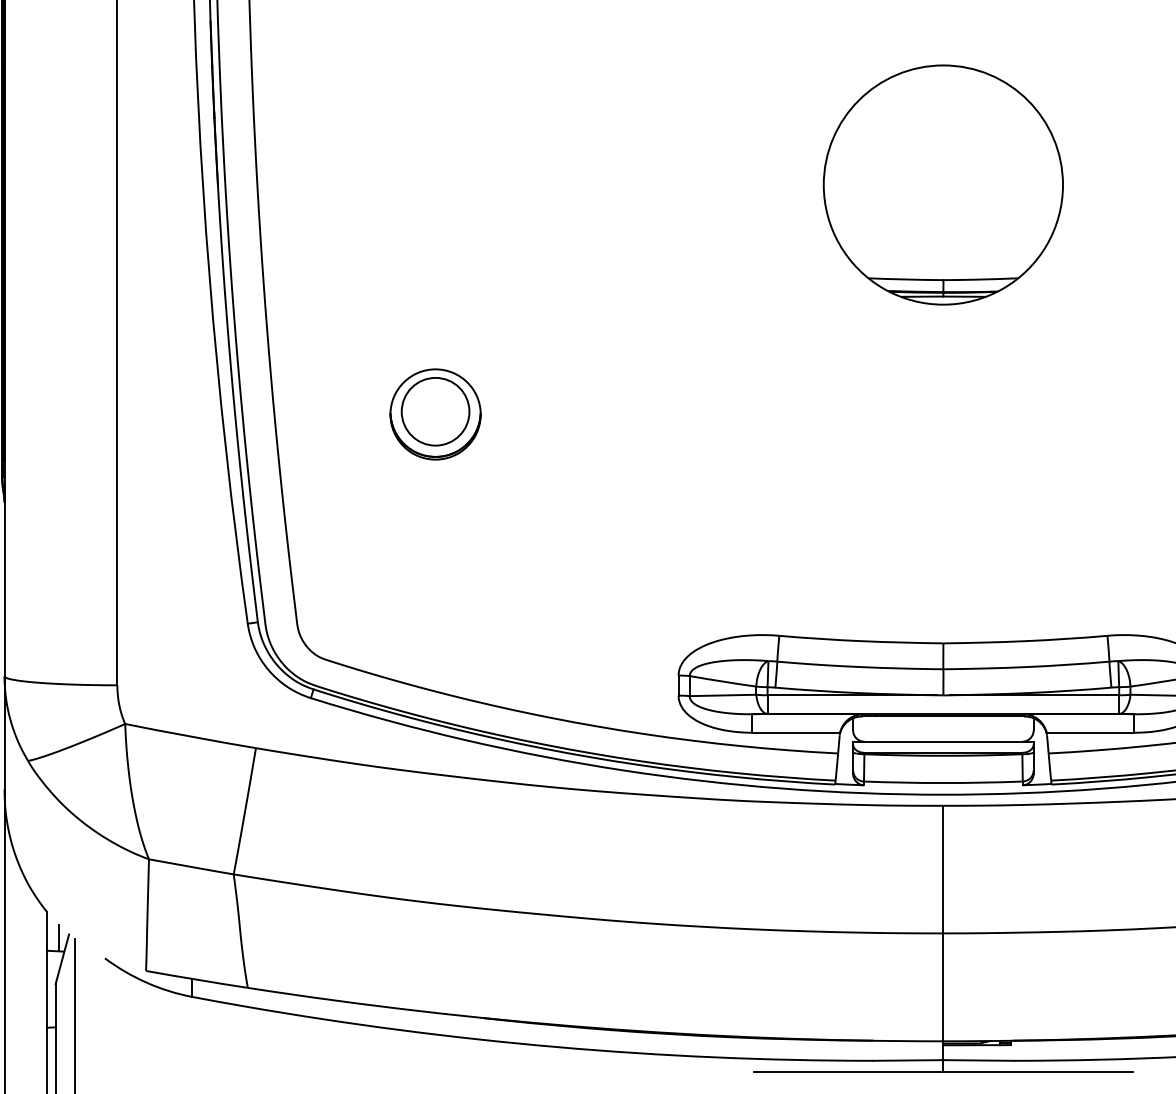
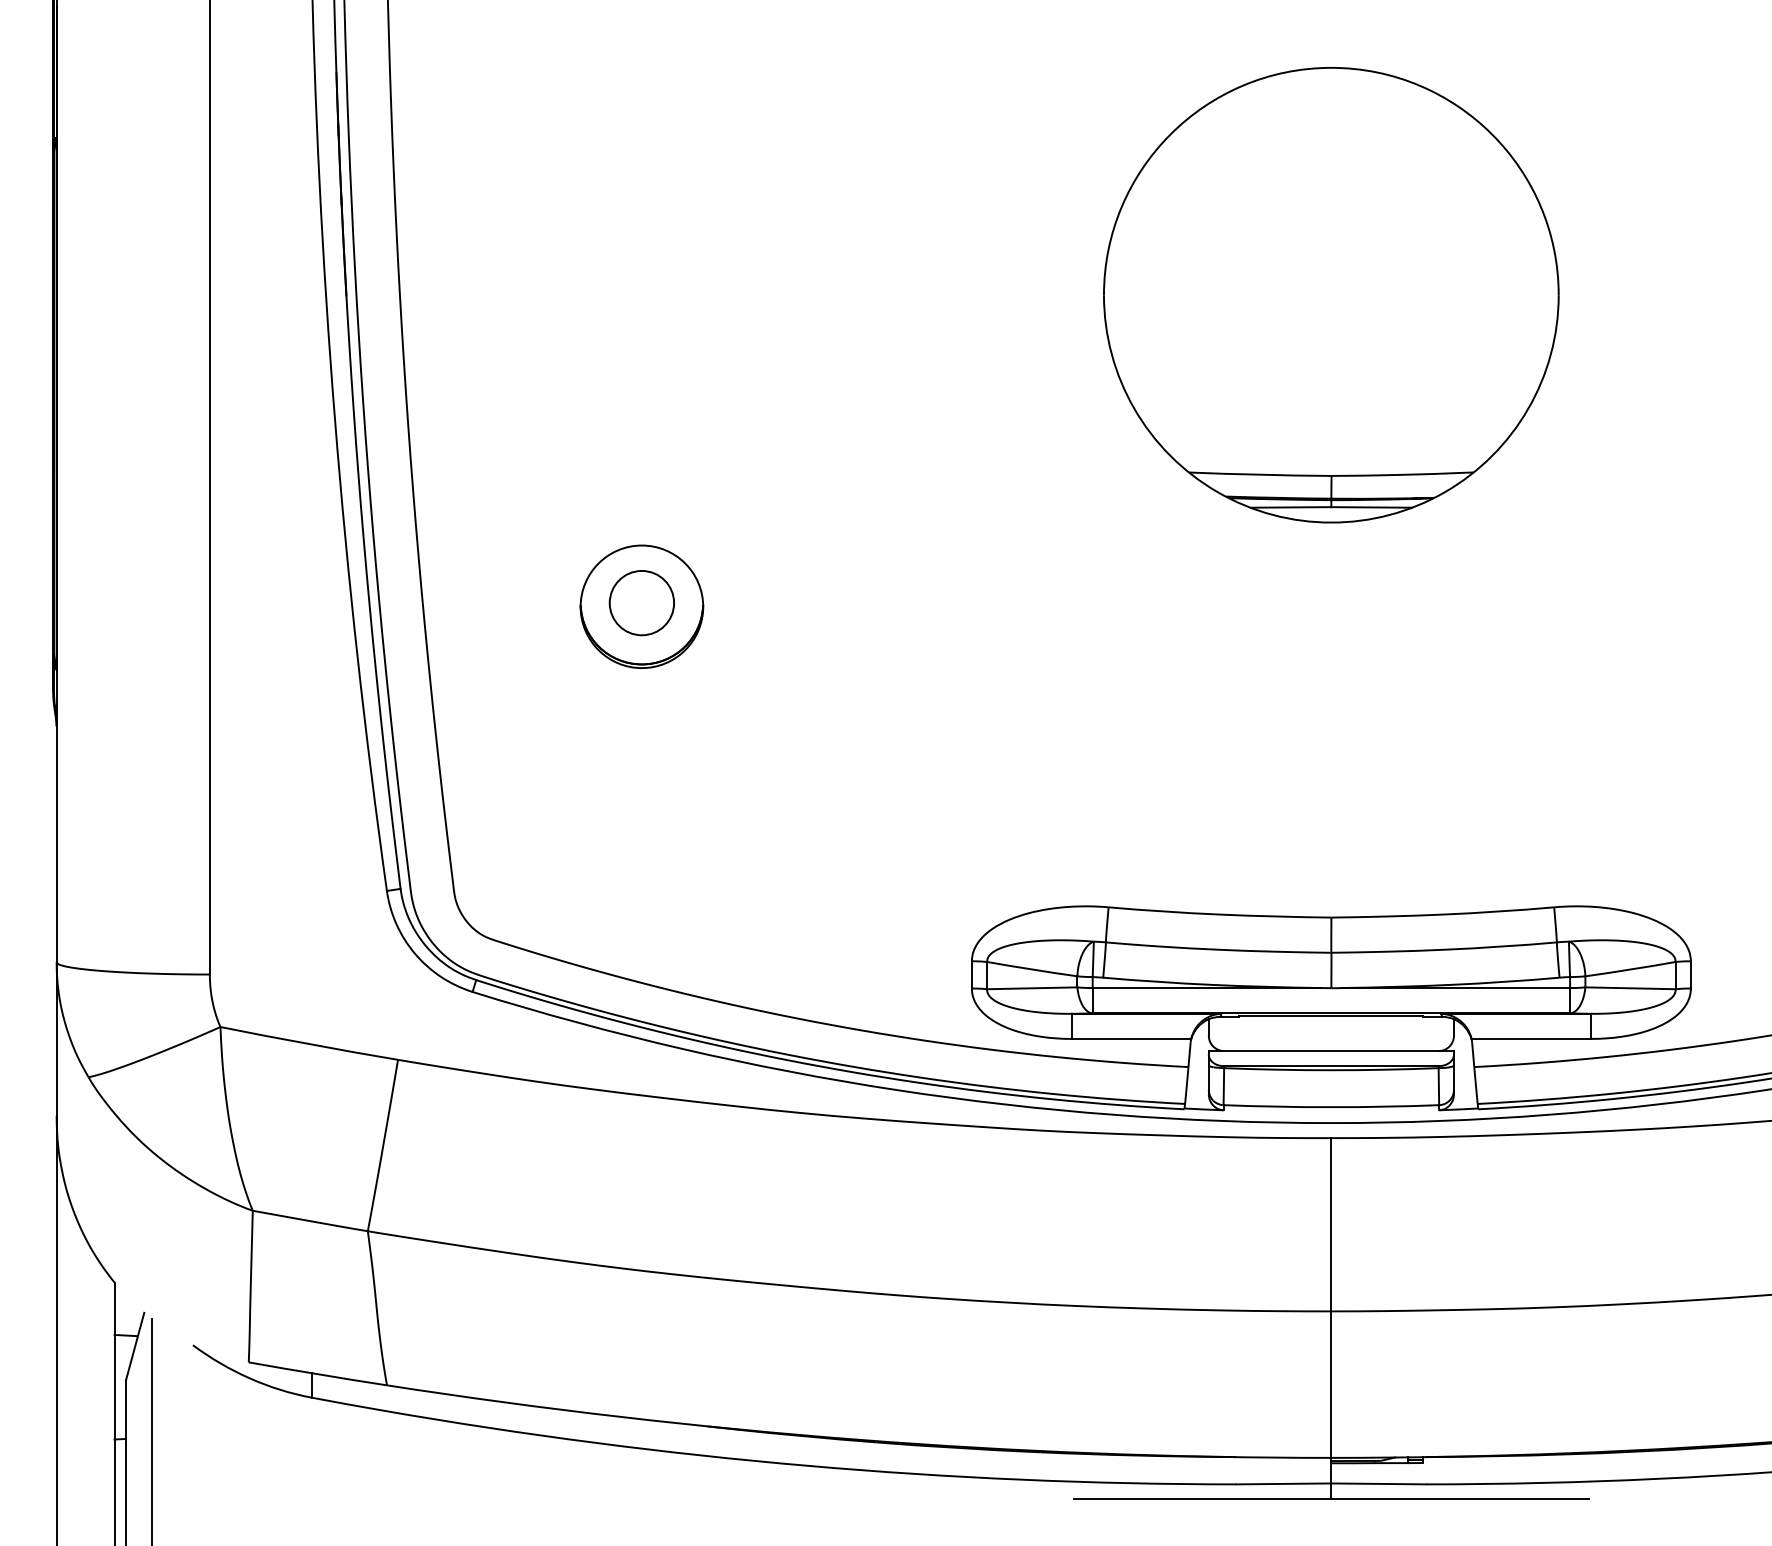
part: (943, 185) -> (1331, 295), size x1.4
circle: (435, 412) -> (641, 603), size x0.7
line: (58, 937) -> (130, 1317), removed

